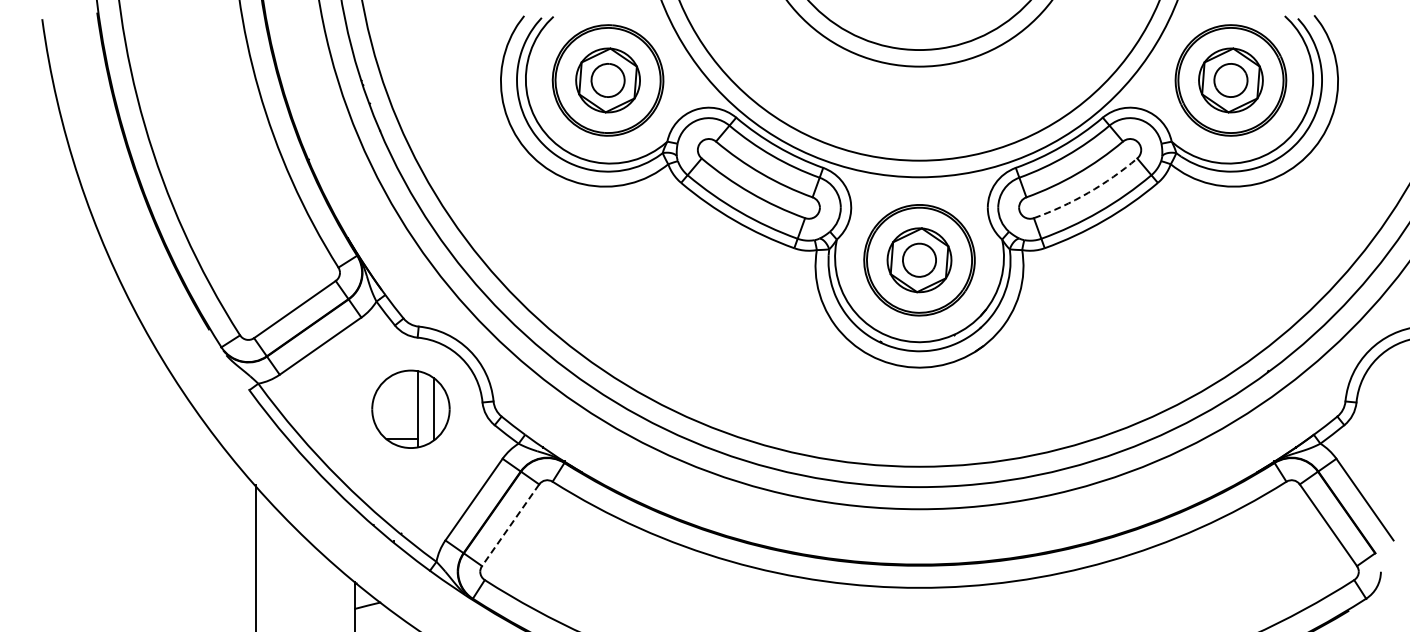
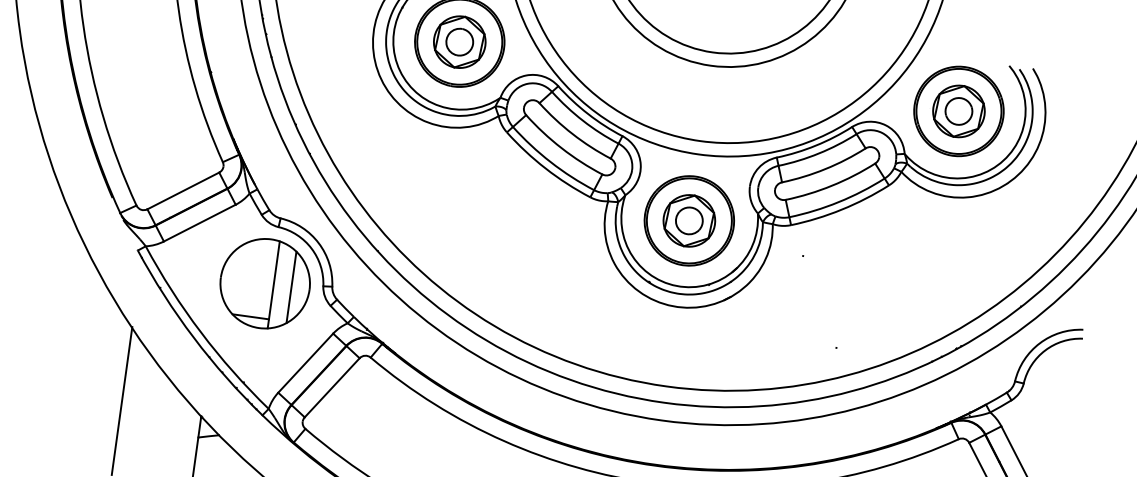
arc: (1088, 192) -> (832, 185), dashed -> solid
part: (410, 409) -> (264, 283), size x1.43
line: (510, 525) -> (332, 387), dashed -> solid

